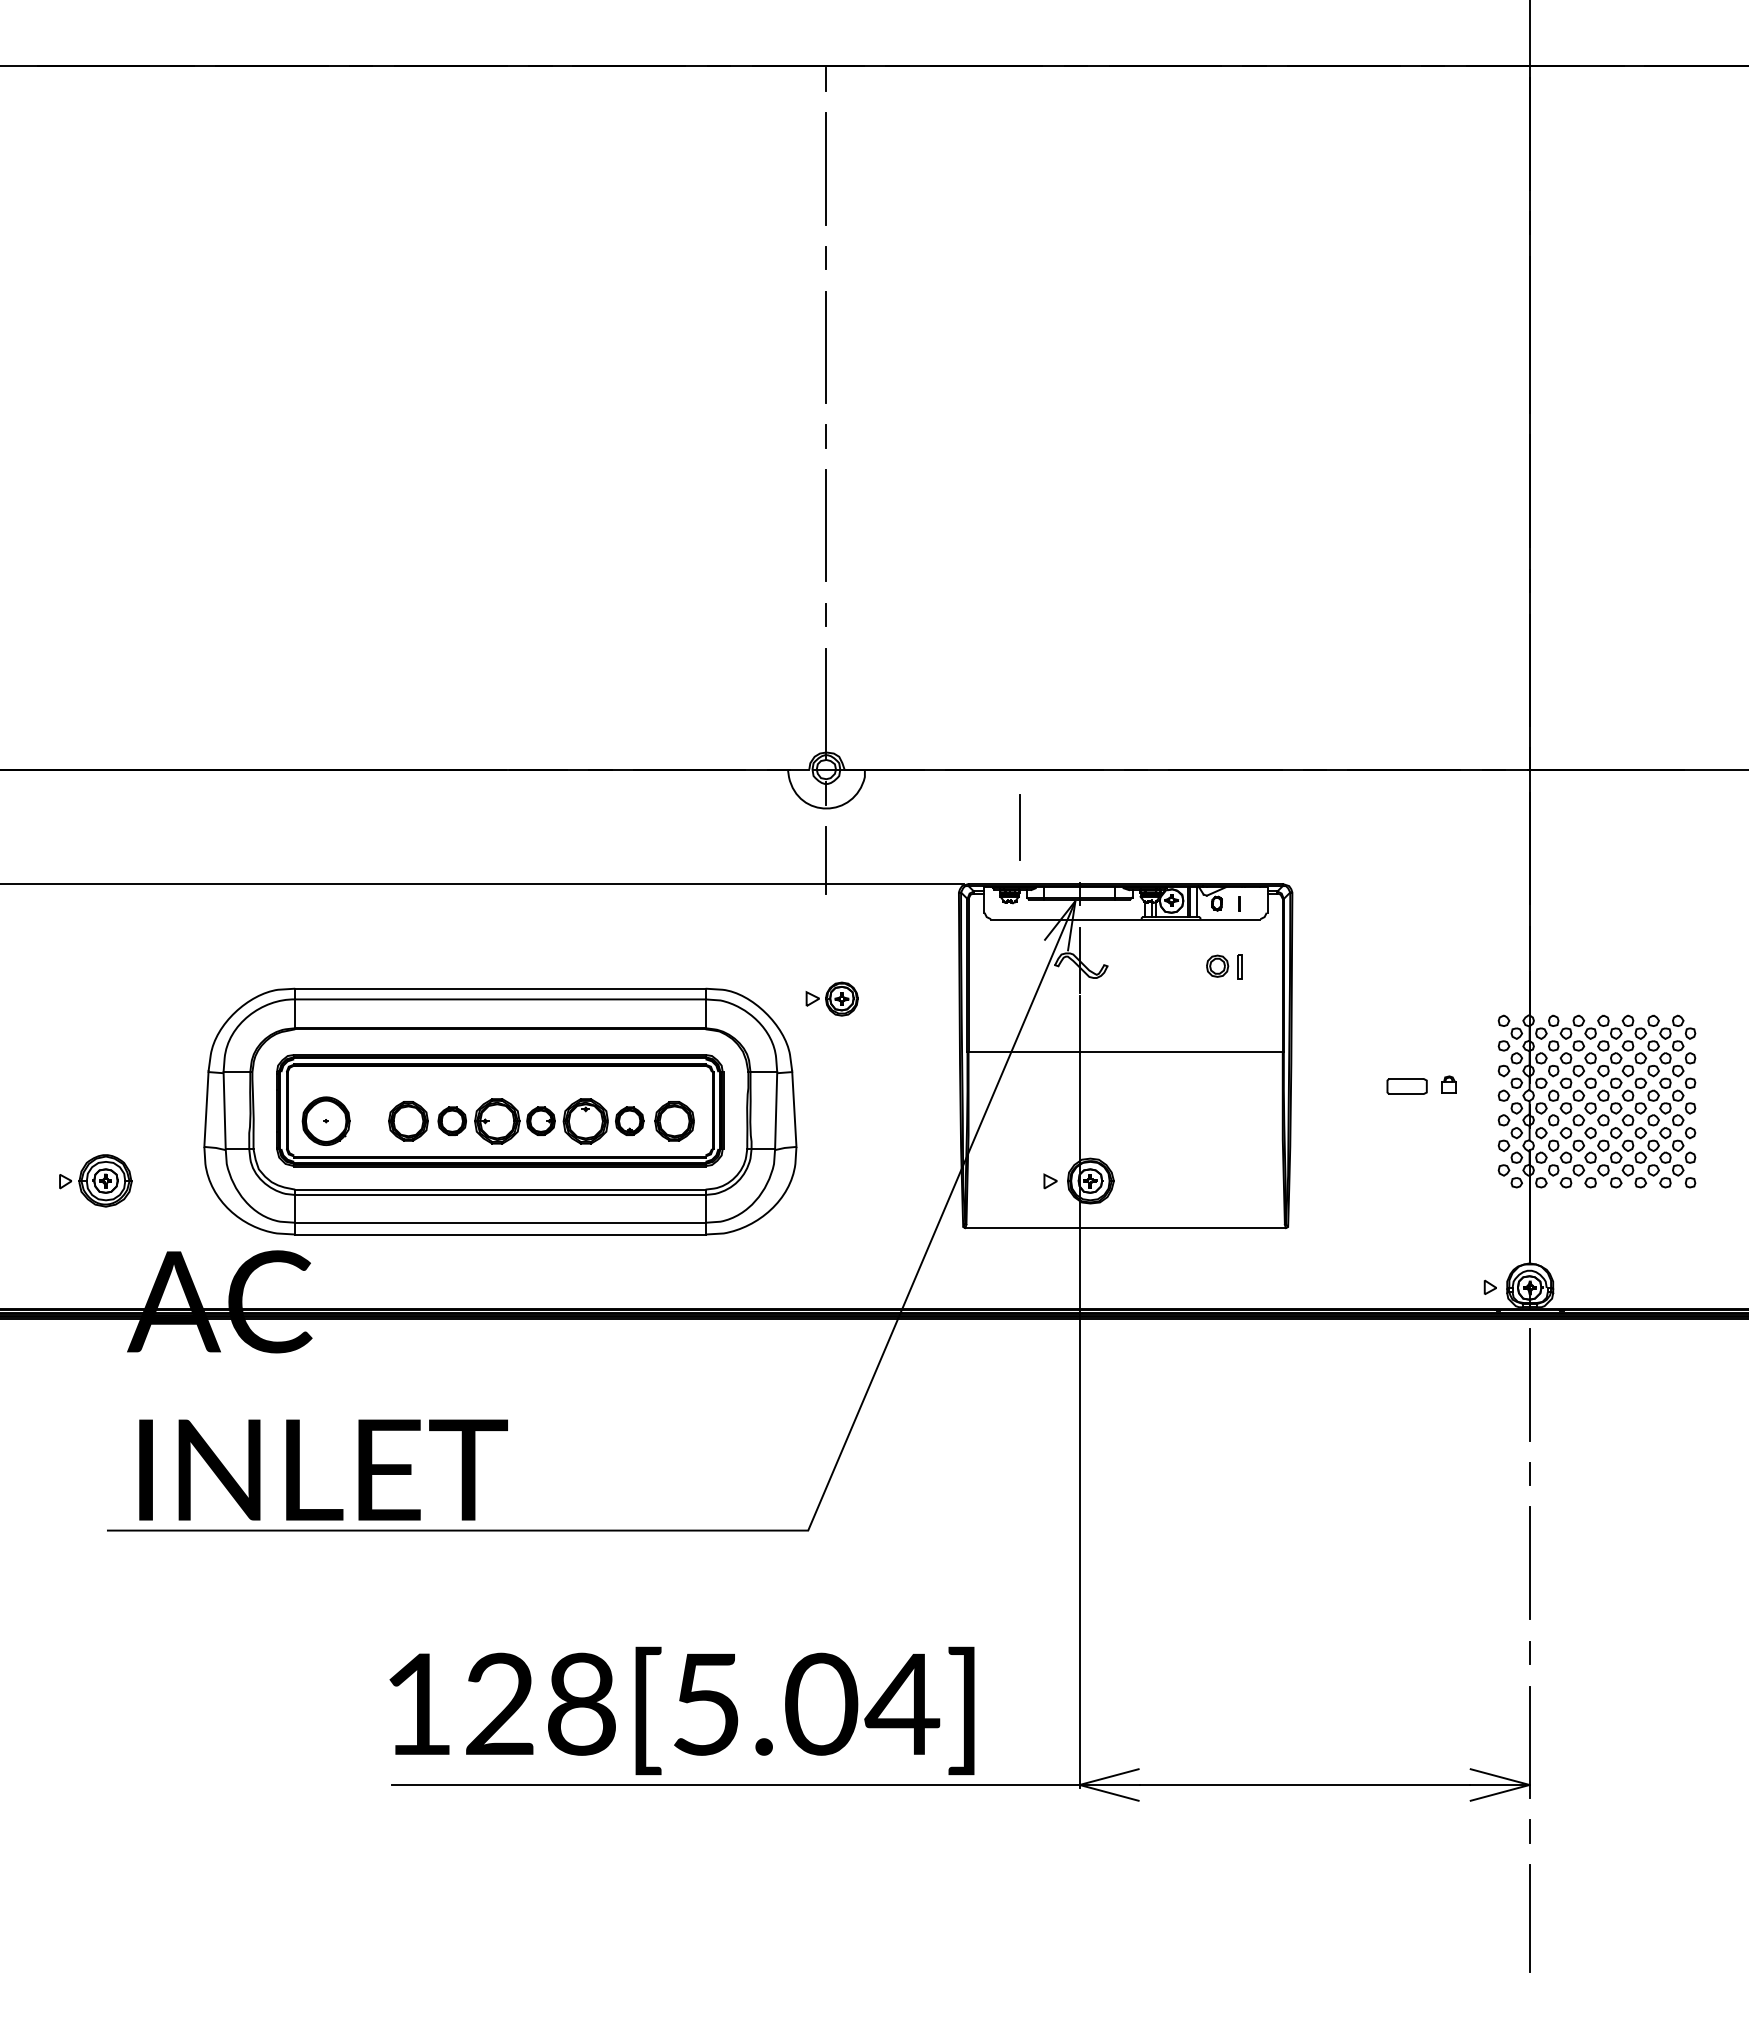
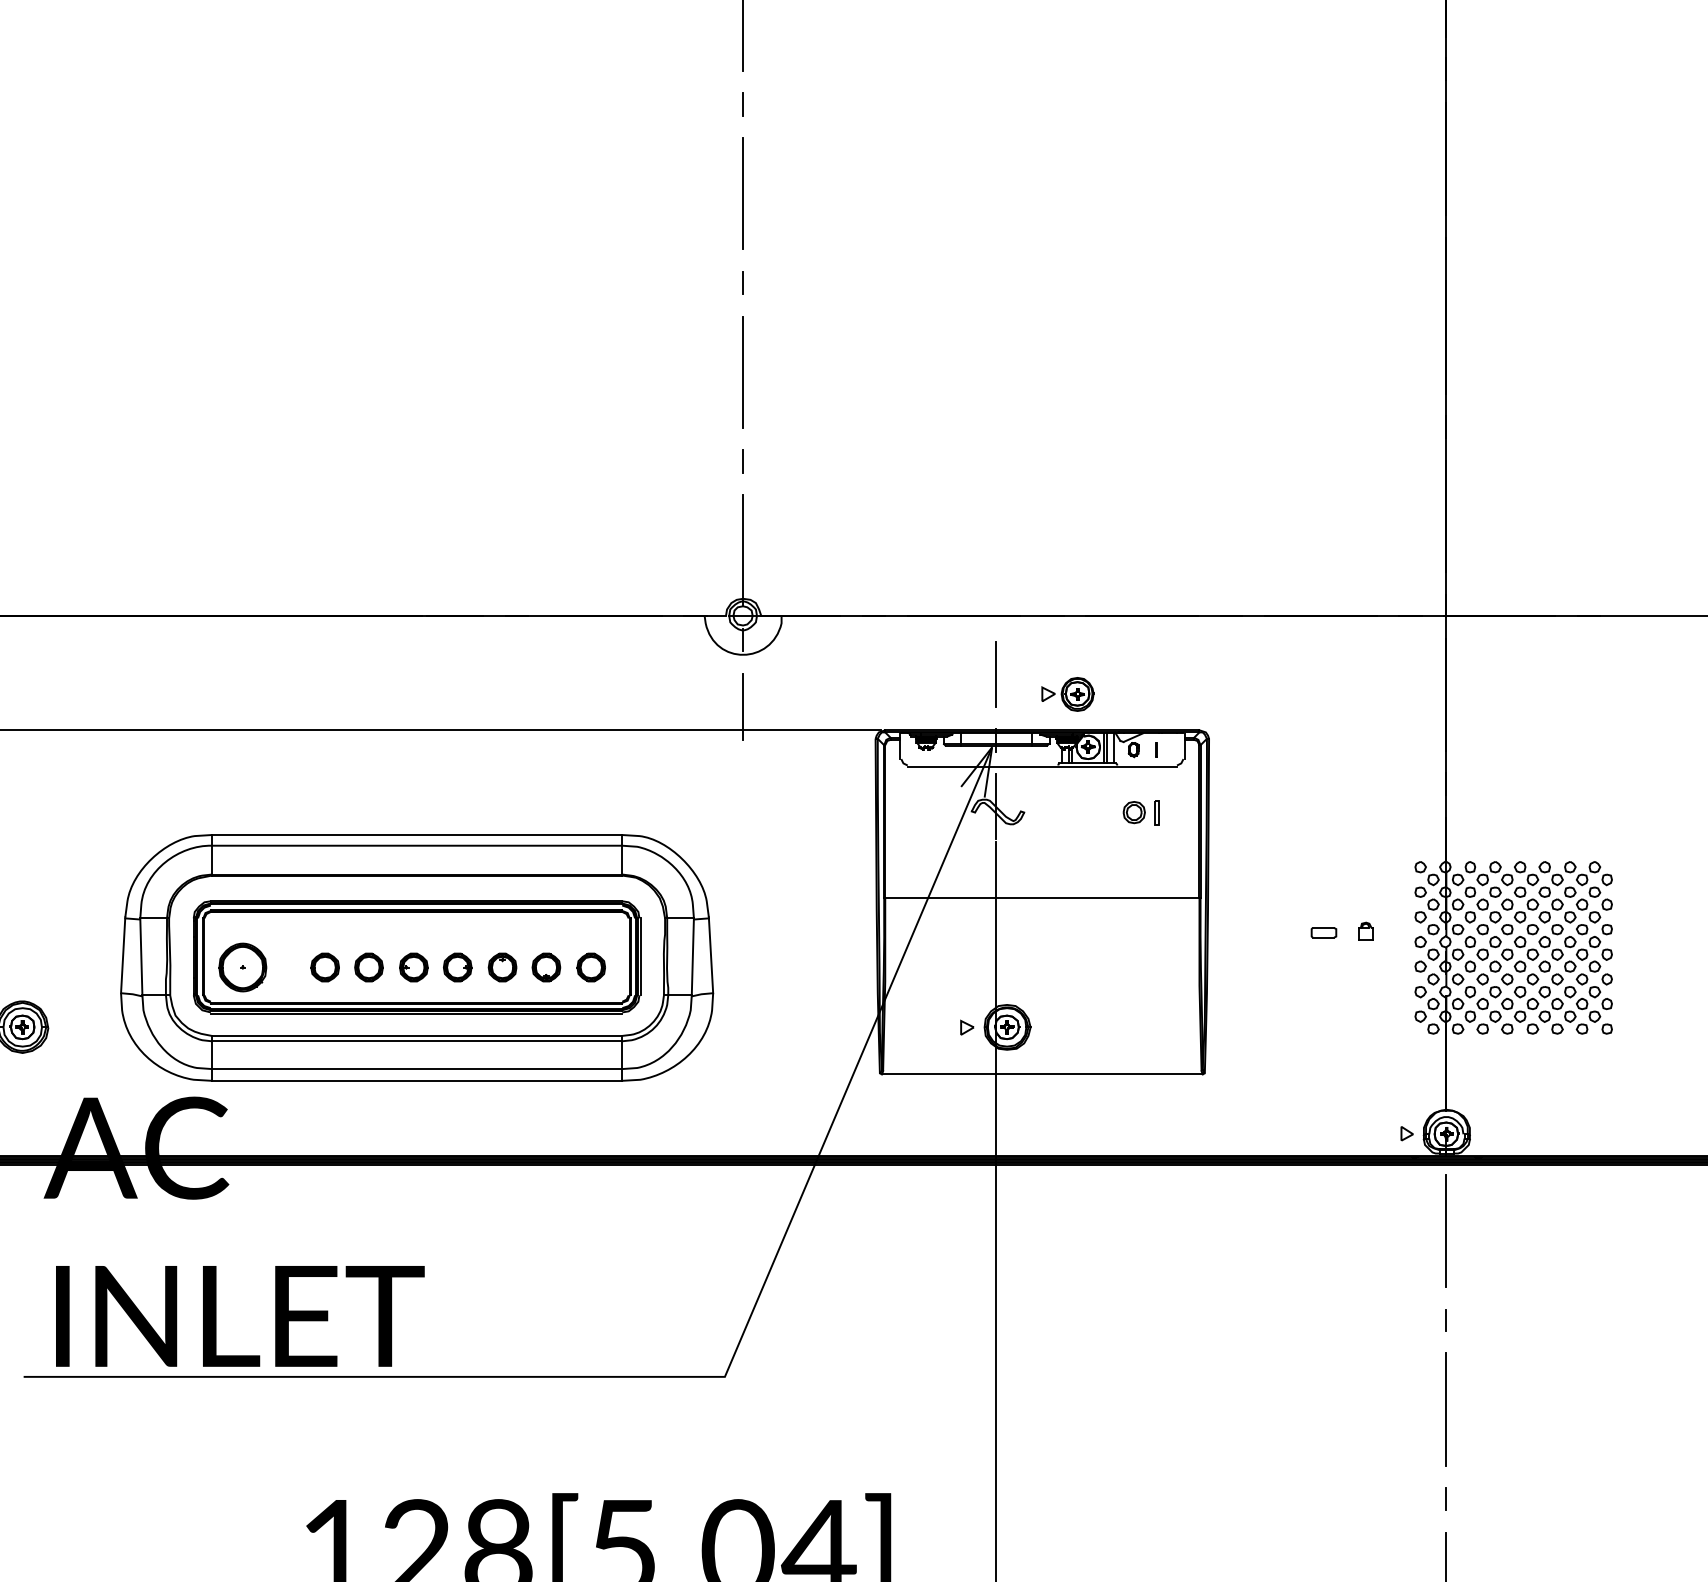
line: (1019, 827) -> (996, 673), moved
part: (831, 998) -> (1067, 693), moved
part: (1407, 1086) -> (1324, 932), size x0.62
part: (408, 1120) -> (325, 966), size x0.71
part: (496, 1120) -> (413, 966), size x0.62
part: (585, 1120) -> (502, 966), size x0.62
part: (674, 1120) -> (591, 966), size x0.71

